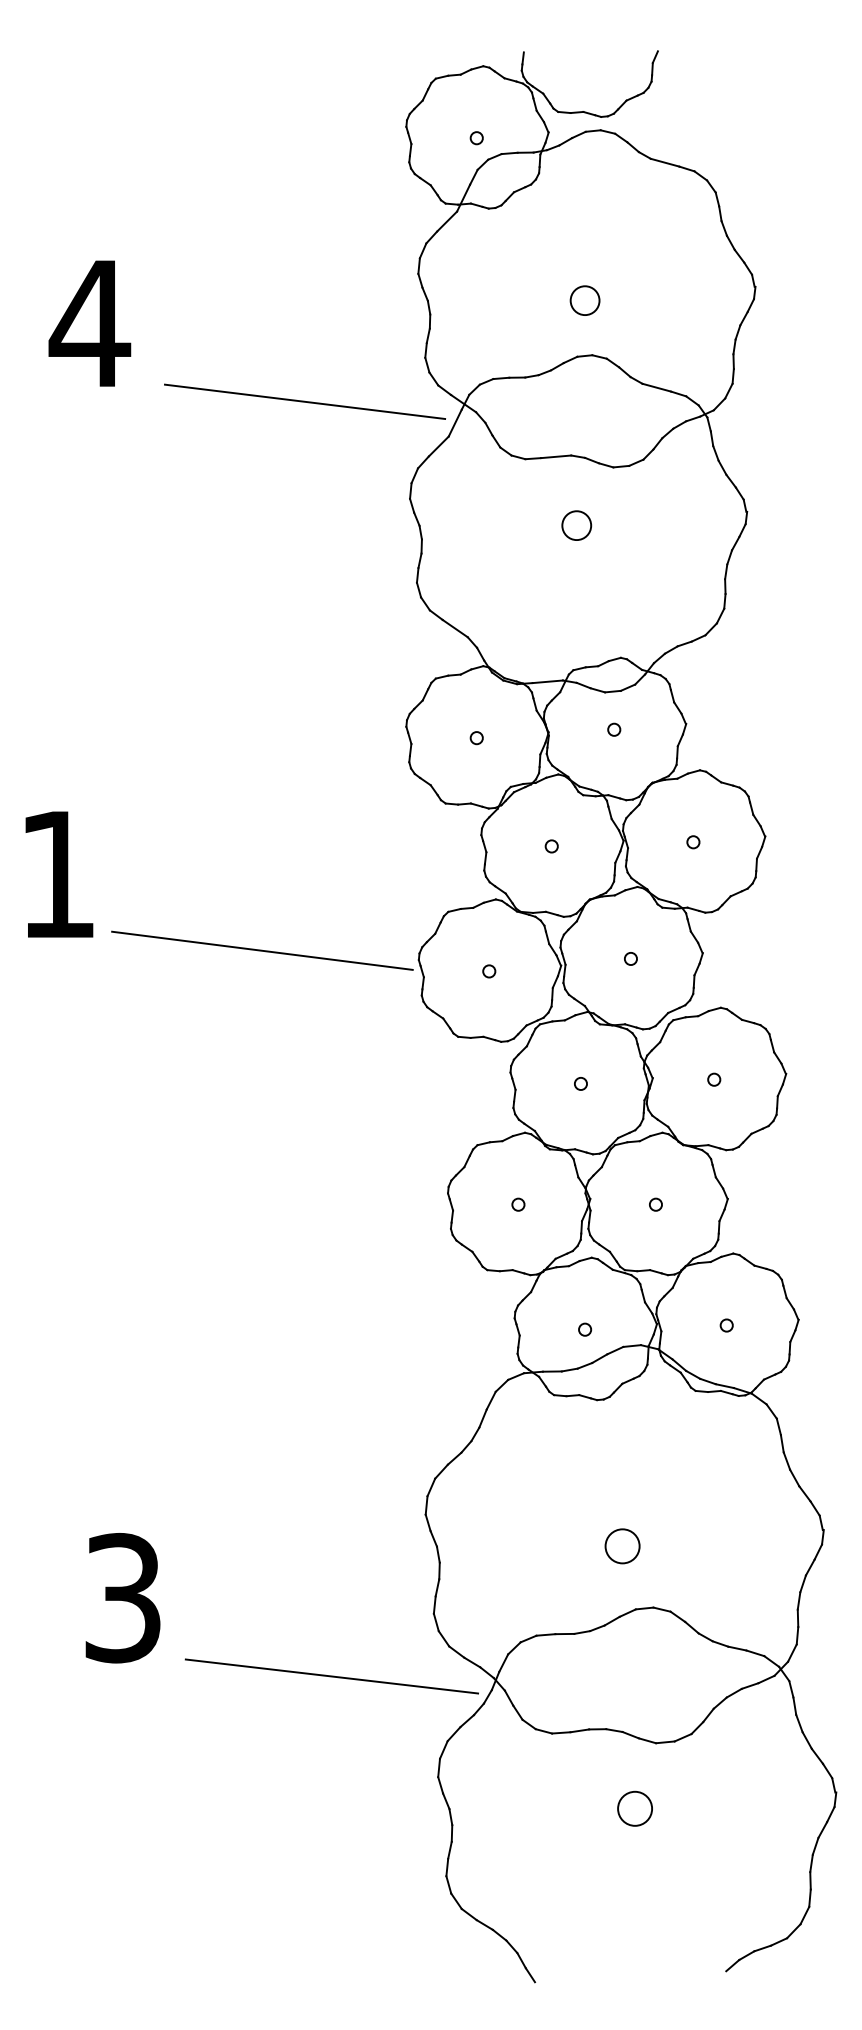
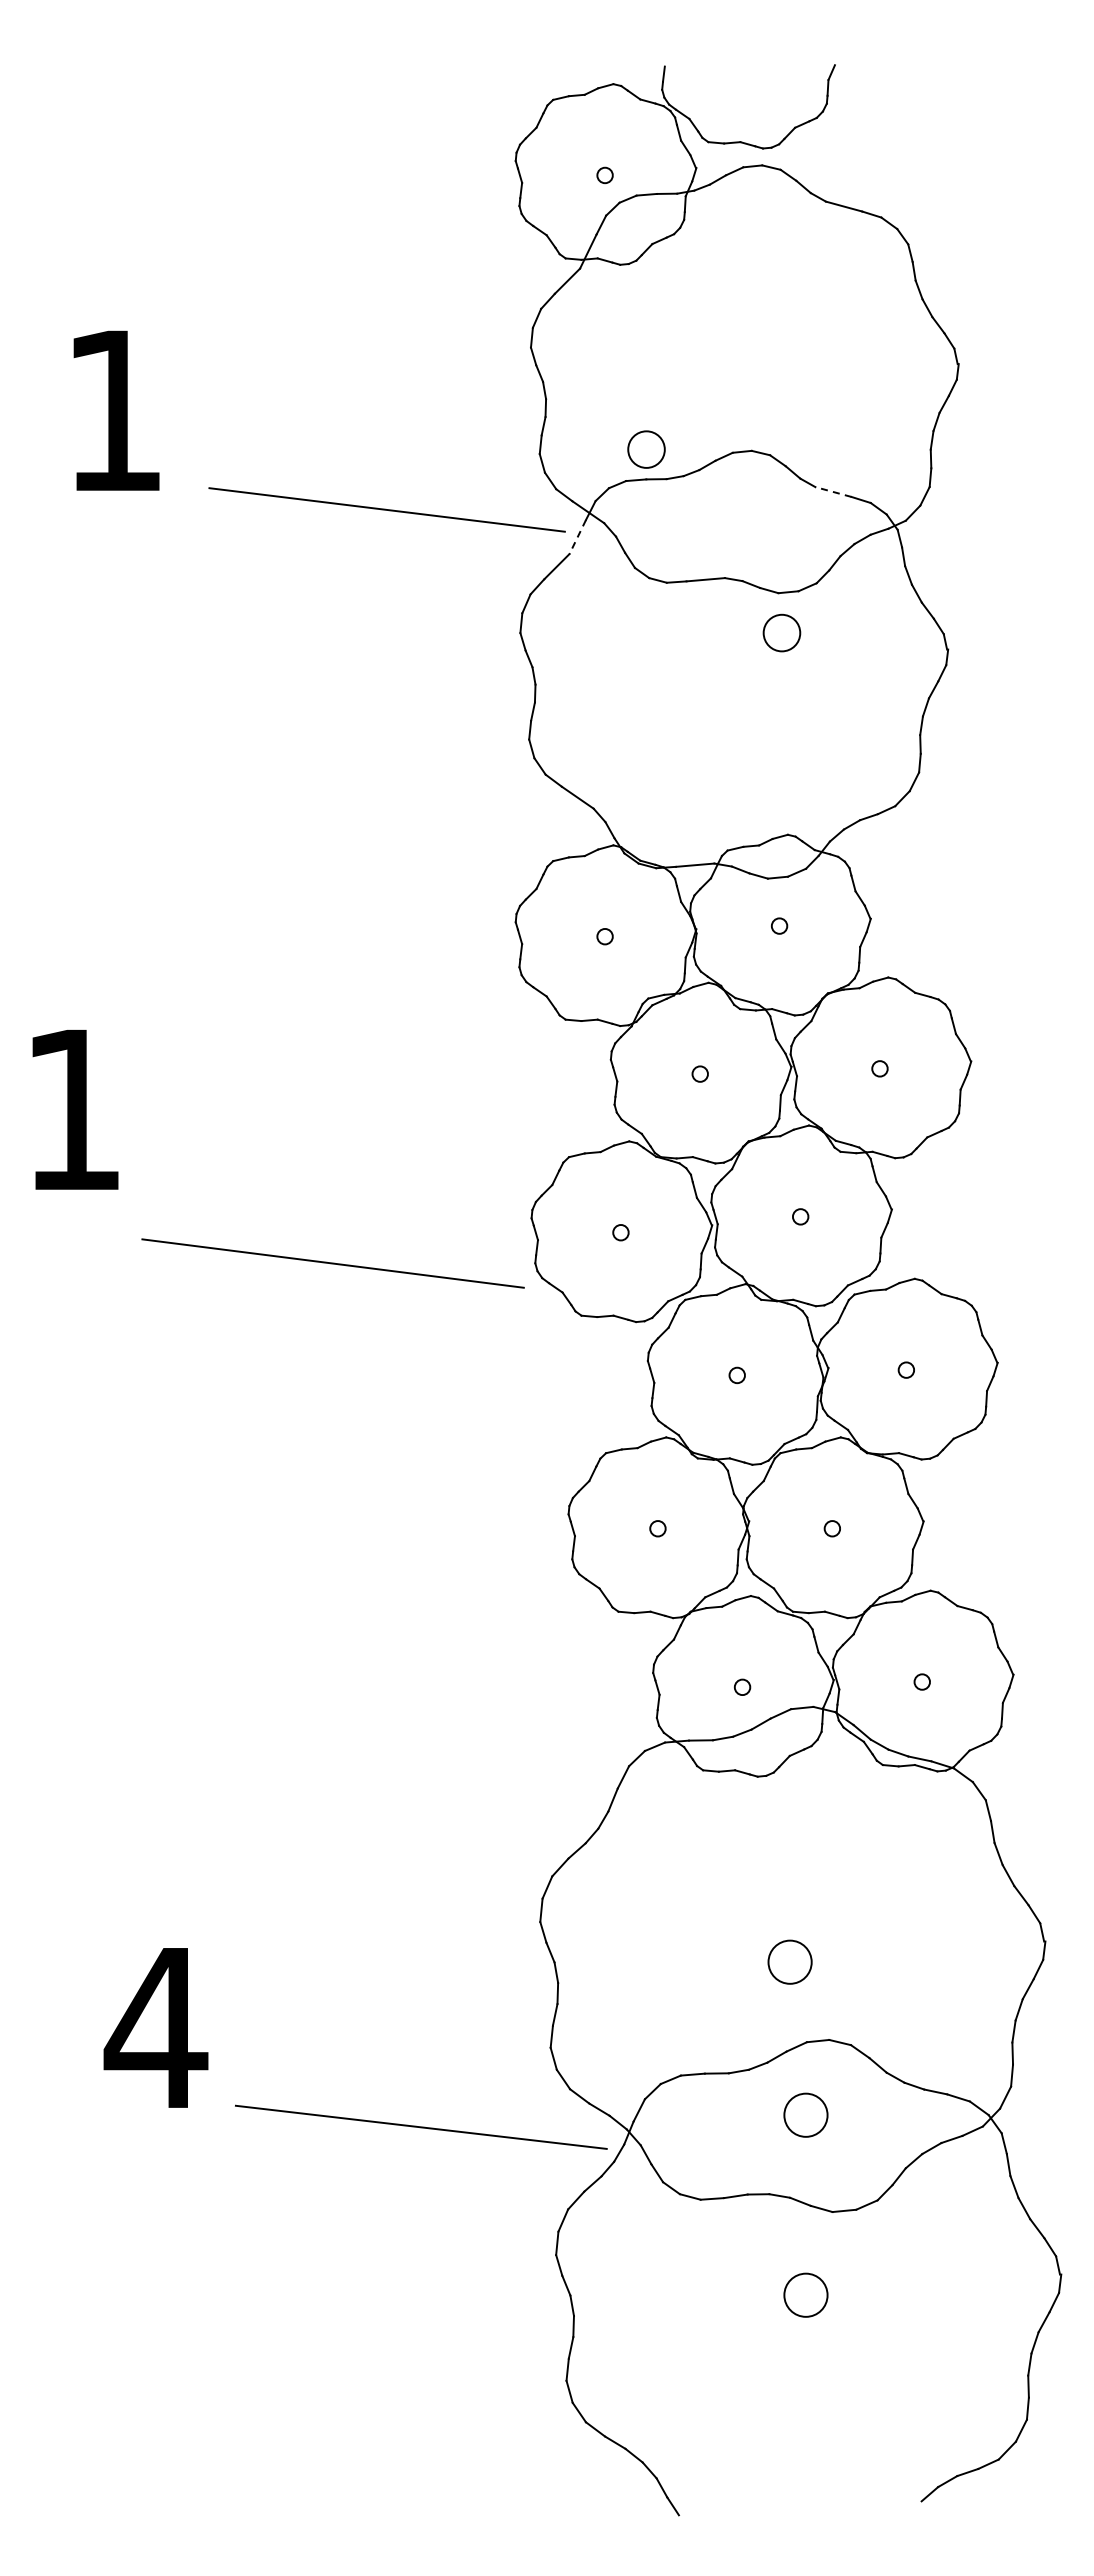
circle: (585, 300) -> (646, 449), moved
text: (89, 323) -> (113, 410), 4 -> 1
line: (656, 388) -> (833, 492), solid -> dashed
line: (455, 423) -> (577, 537), solid -> dashed
circle: (576, 525) -> (781, 632), moved
line: (261, 950) -> (332, 1263), moved
text: (122, 1597) -> (155, 2027), 3 -> 4
circle: (634, 1666) -> (805, 2114), added

